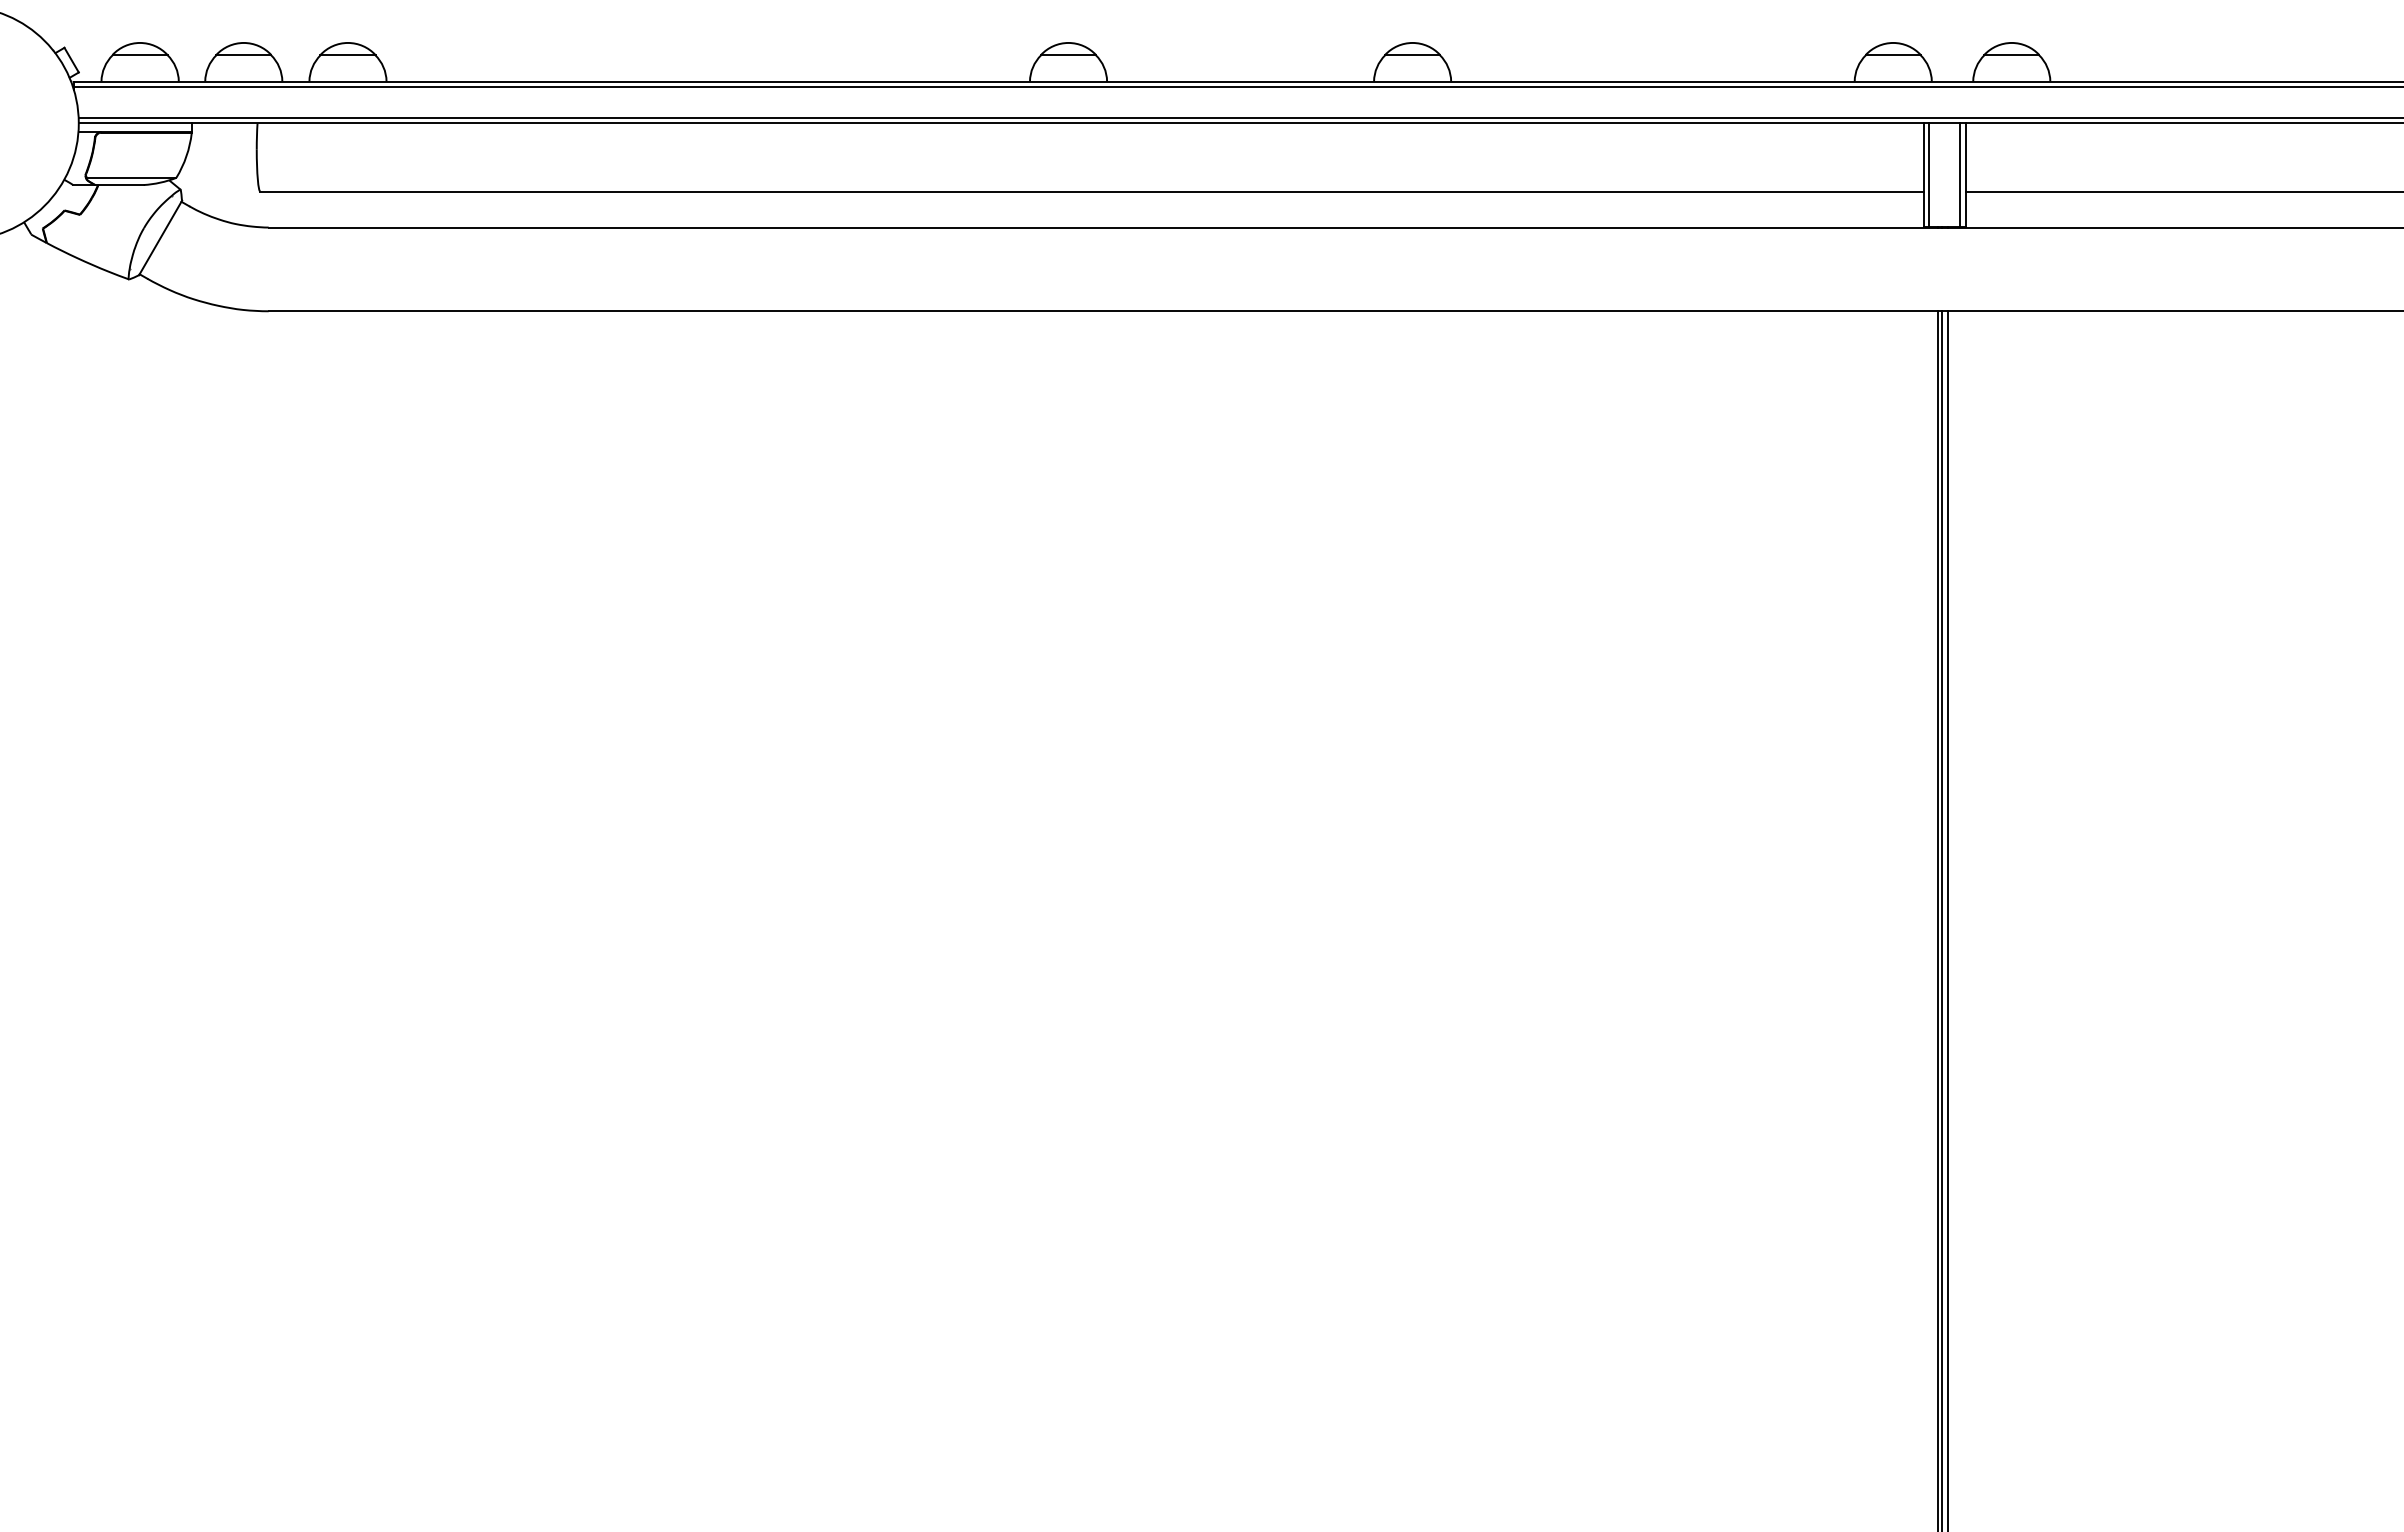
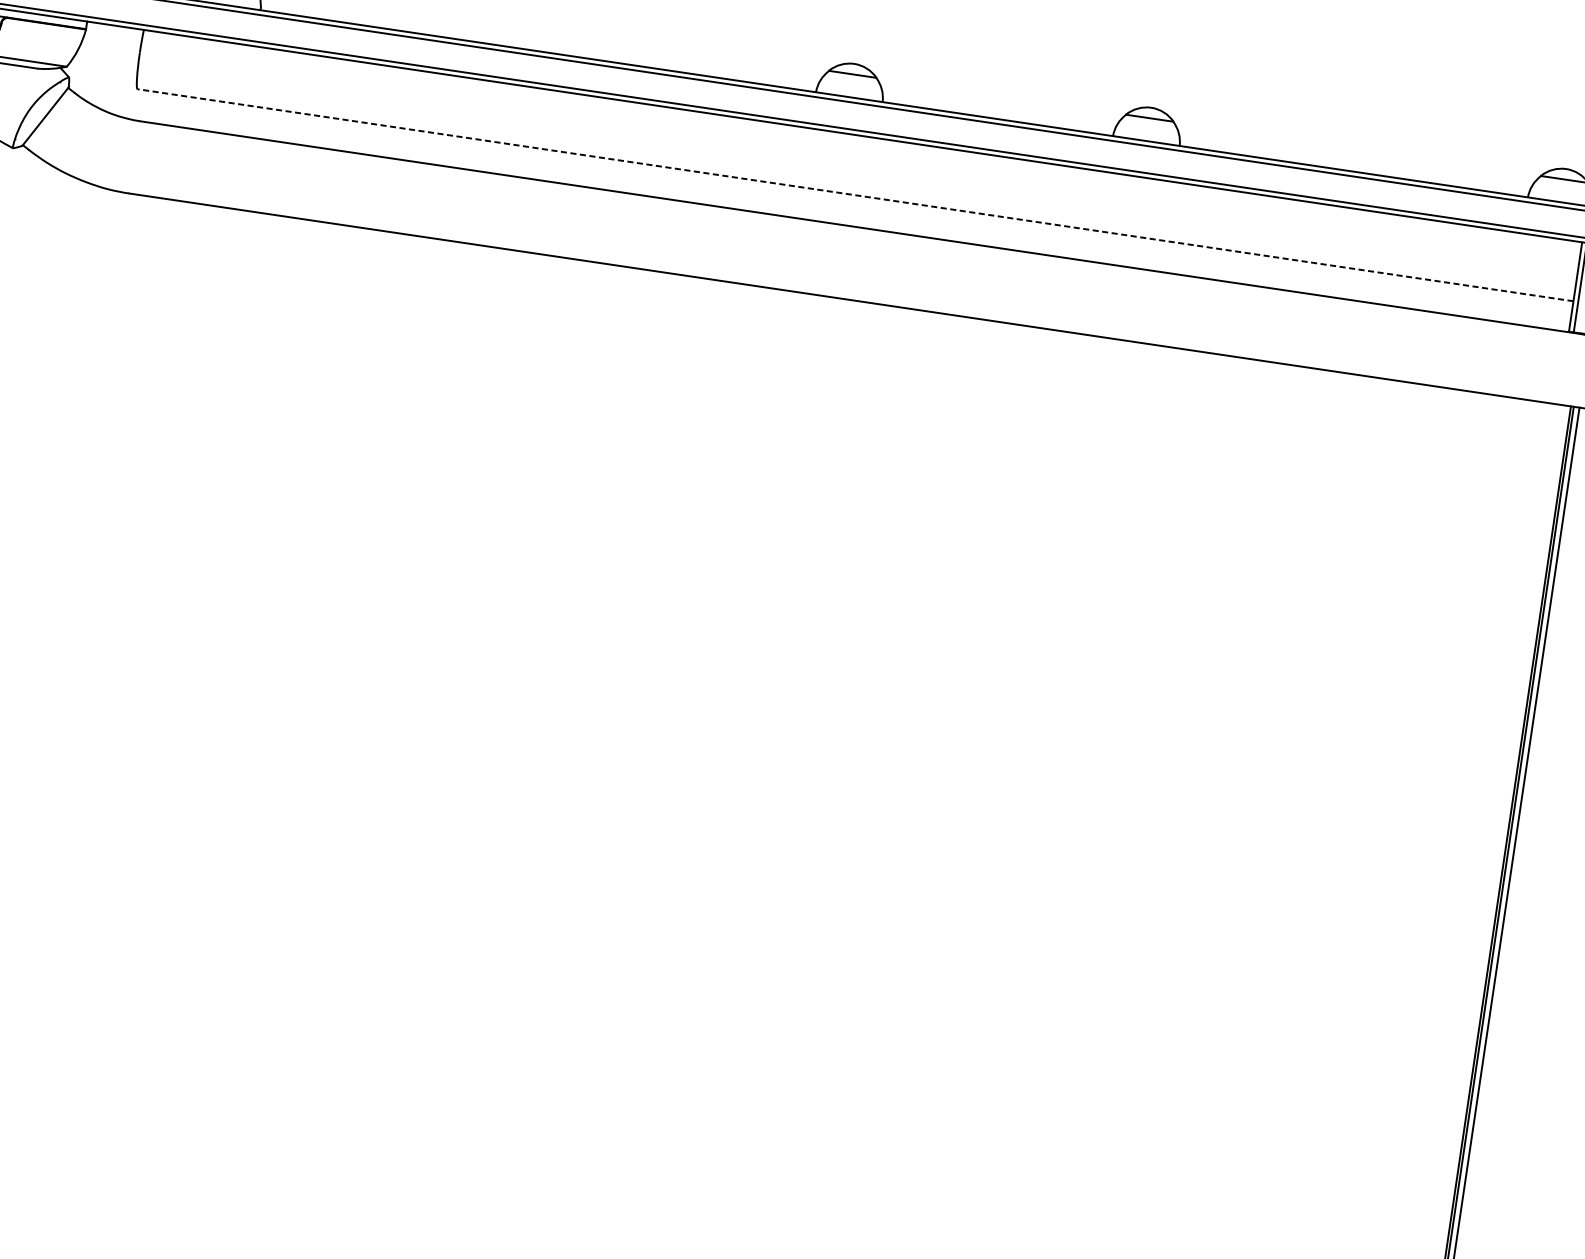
line: (1091, 191) -> (855, 195), solid -> dashed

